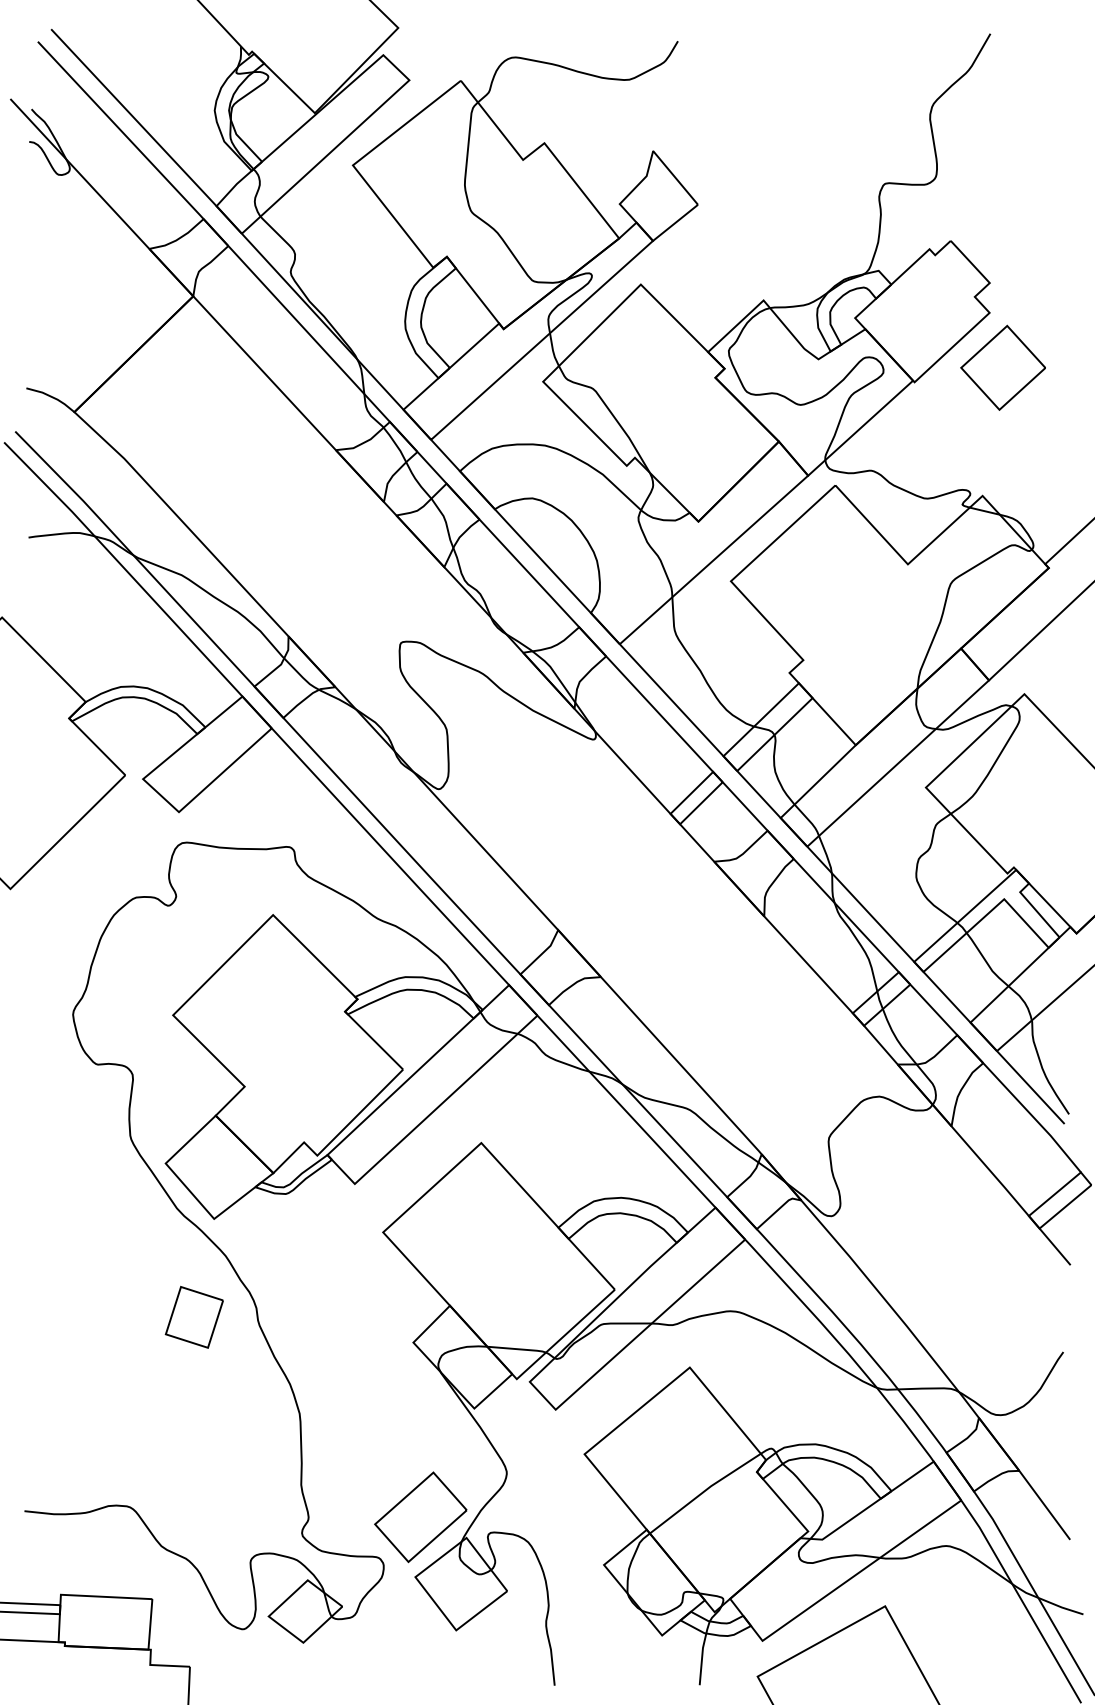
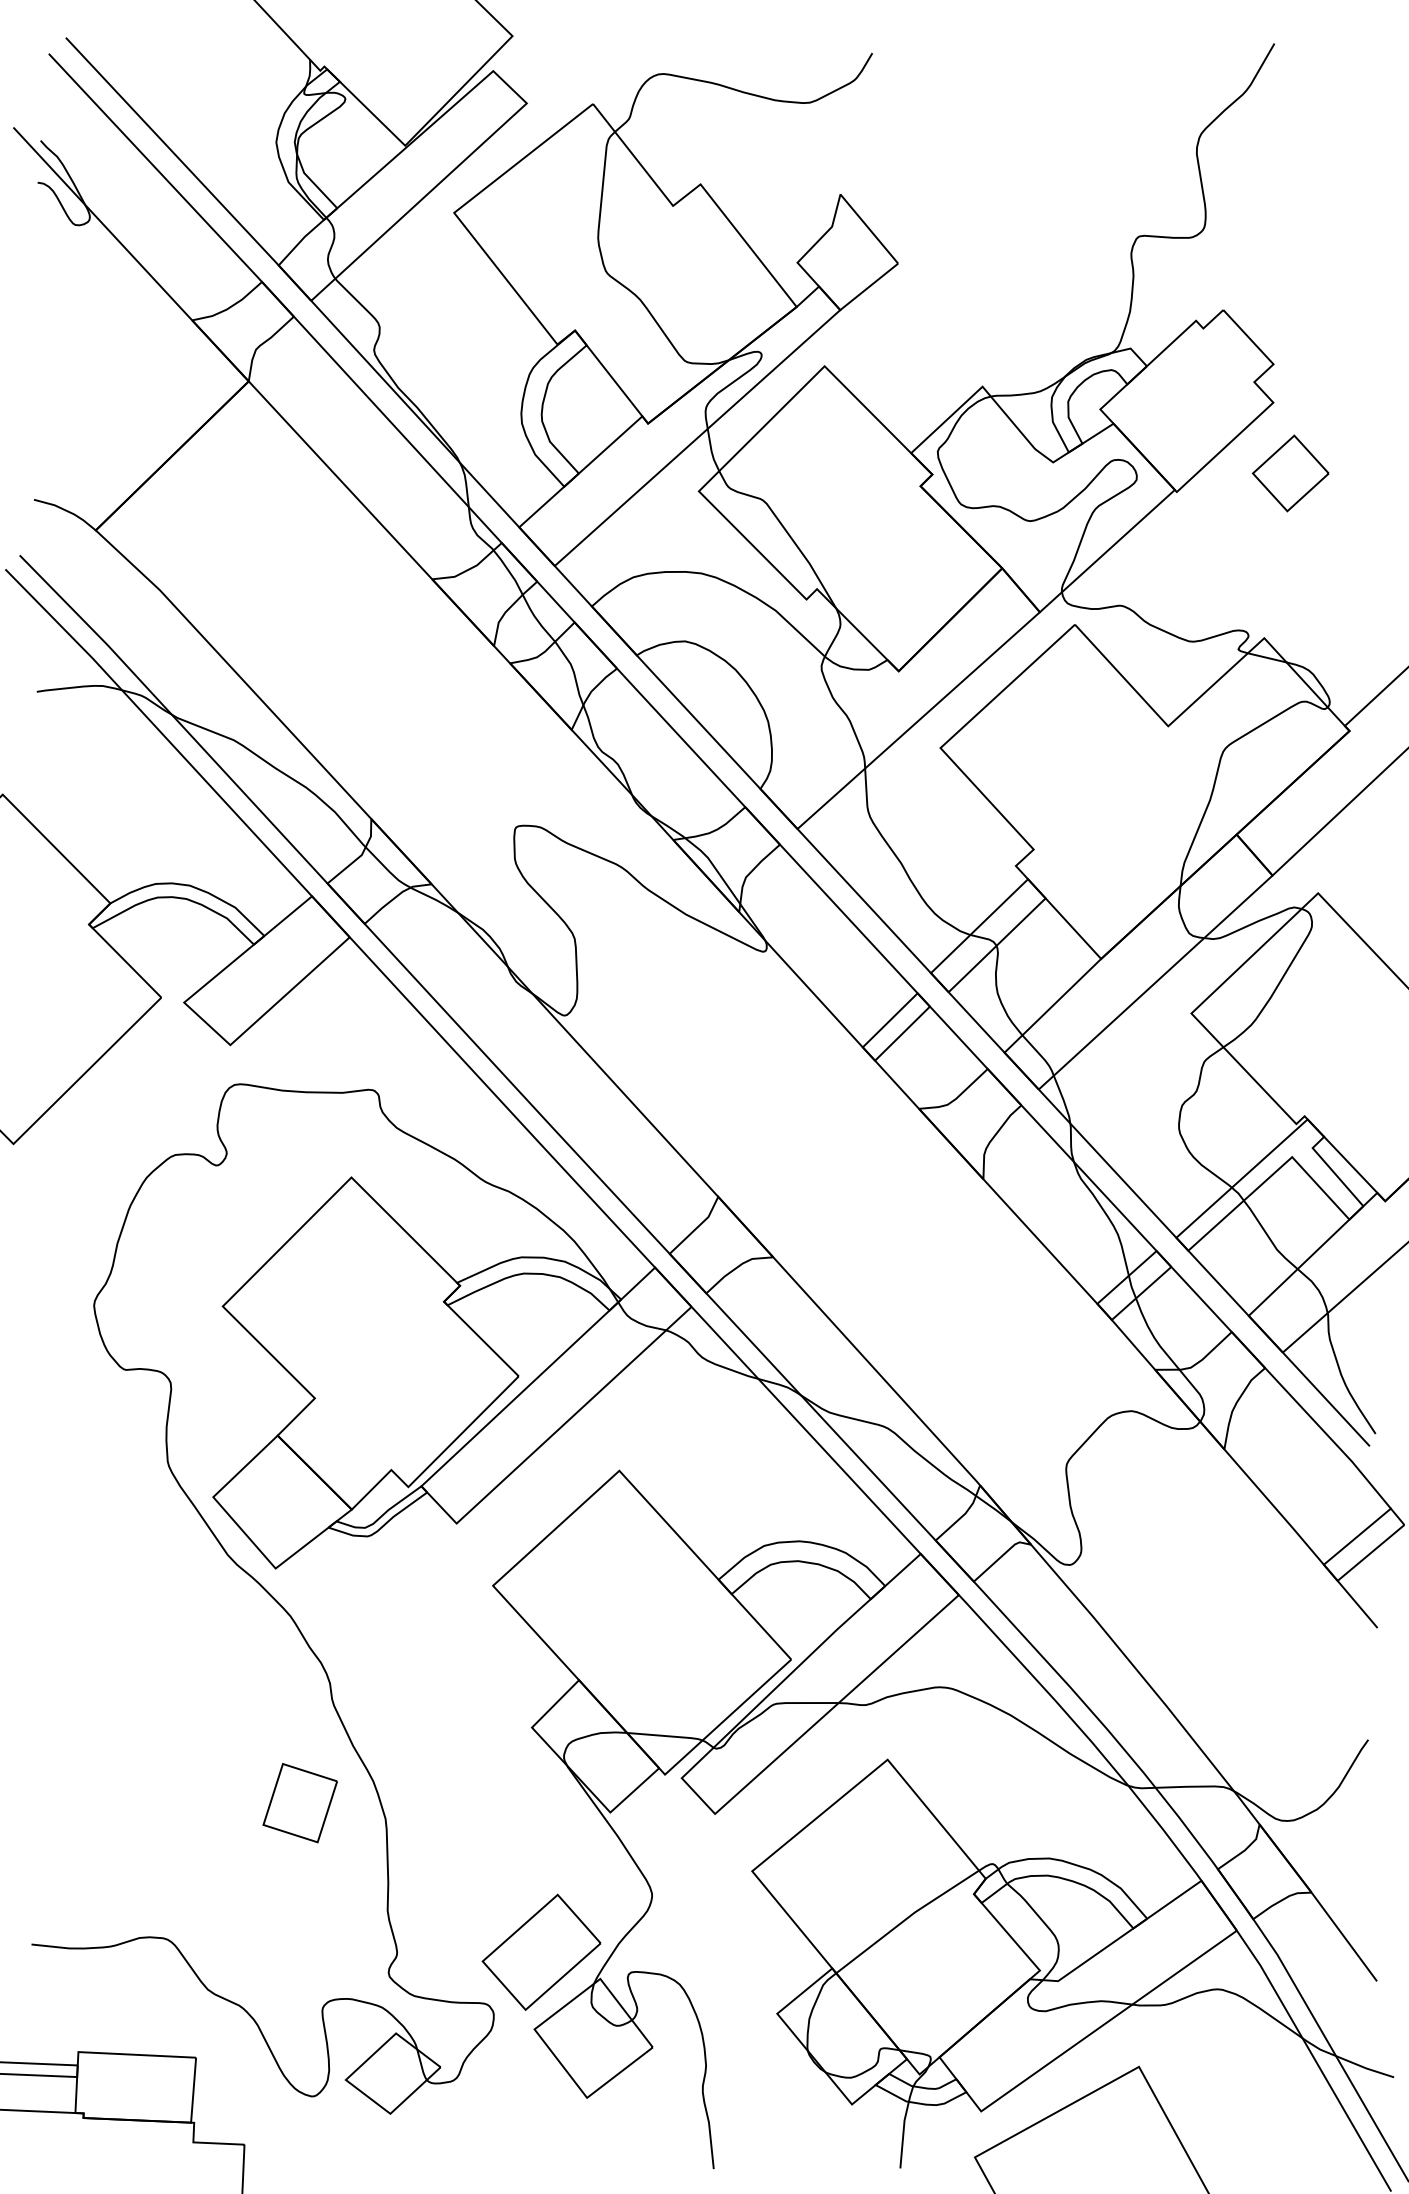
part: (1002, 367) -> (1290, 473), size x0.7
part: (193, 1317) -> (299, 1803), moved

